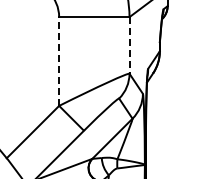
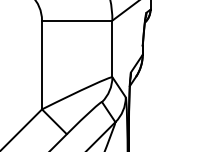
line: (129, 45) -> (112, 49), dashed -> solid
line: (59, 61) -> (42, 65), dashed -> solid

